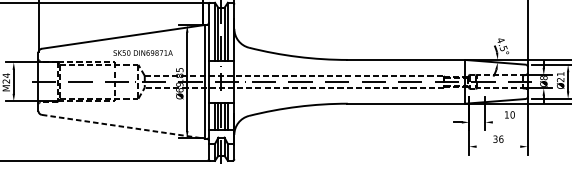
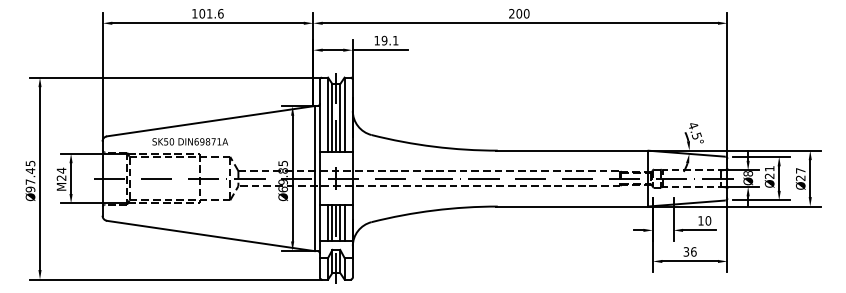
text: (142, 52) -> (189, 141), moved
line: (505, 122) -> (699, 230), added
line: (122, 127) -> (210, 236), dashed -> solid
line: (497, 146) -> (689, 261), added

